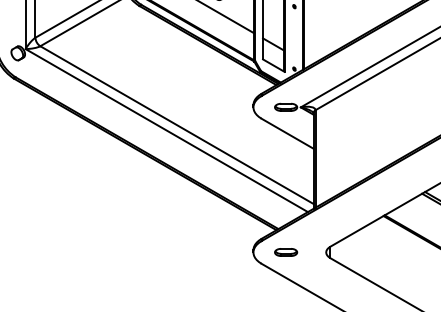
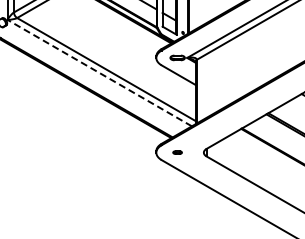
line: (166, 129) -> (99, 72), solid -> dashed
part: (285, 252) -> (177, 152), size x0.6

